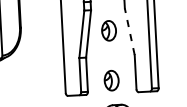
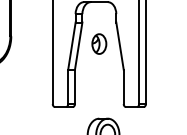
line: (130, 32) -> (120, 46), dashed -> solid
part: (111, 80) -> (99, 93), removed

